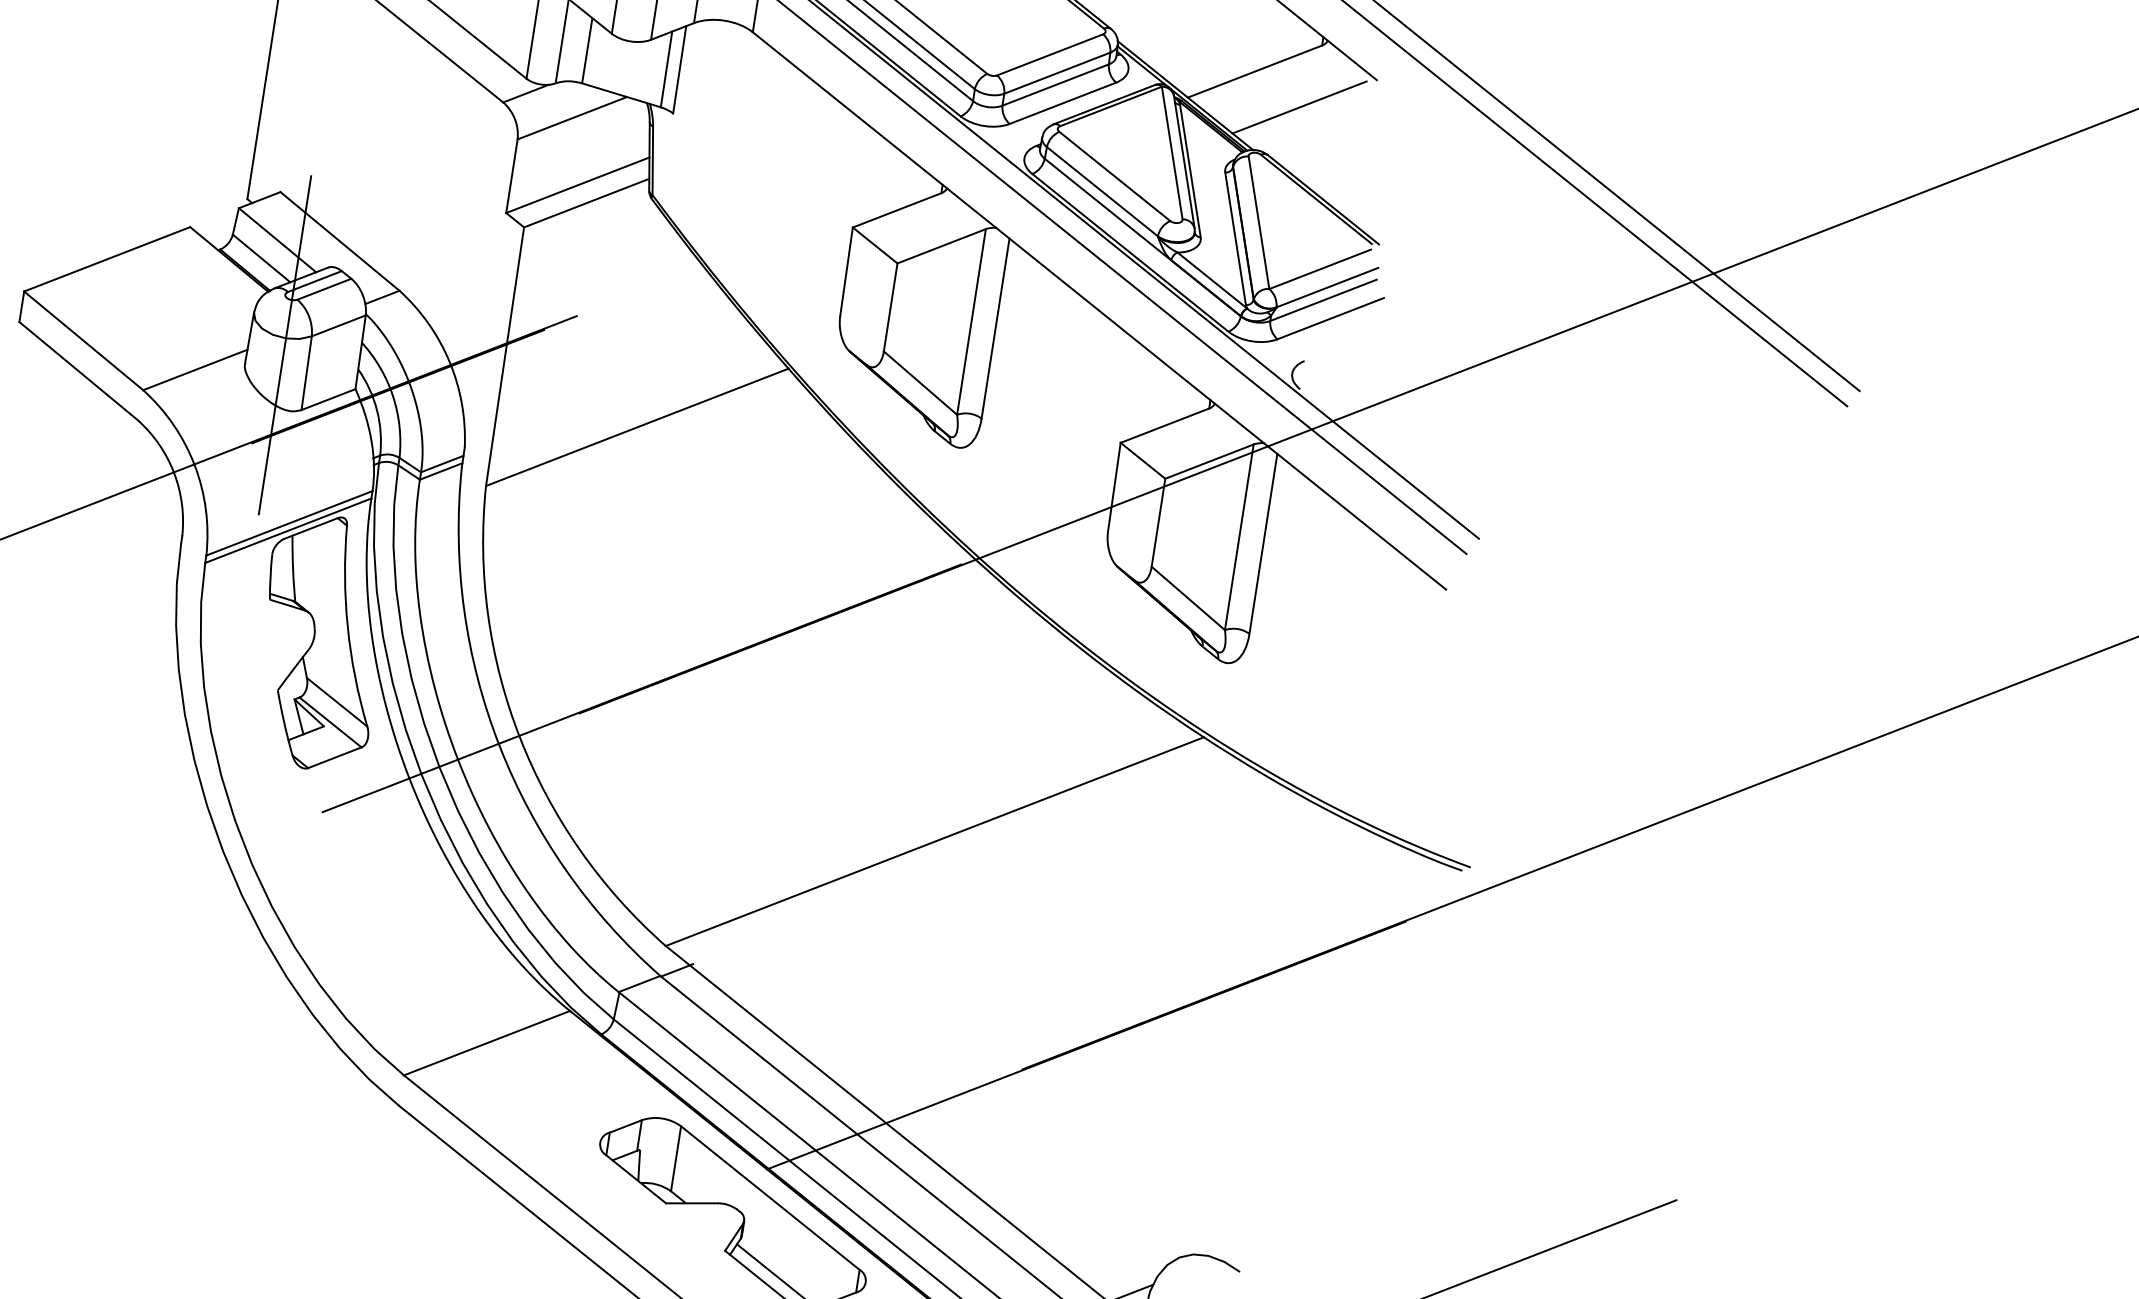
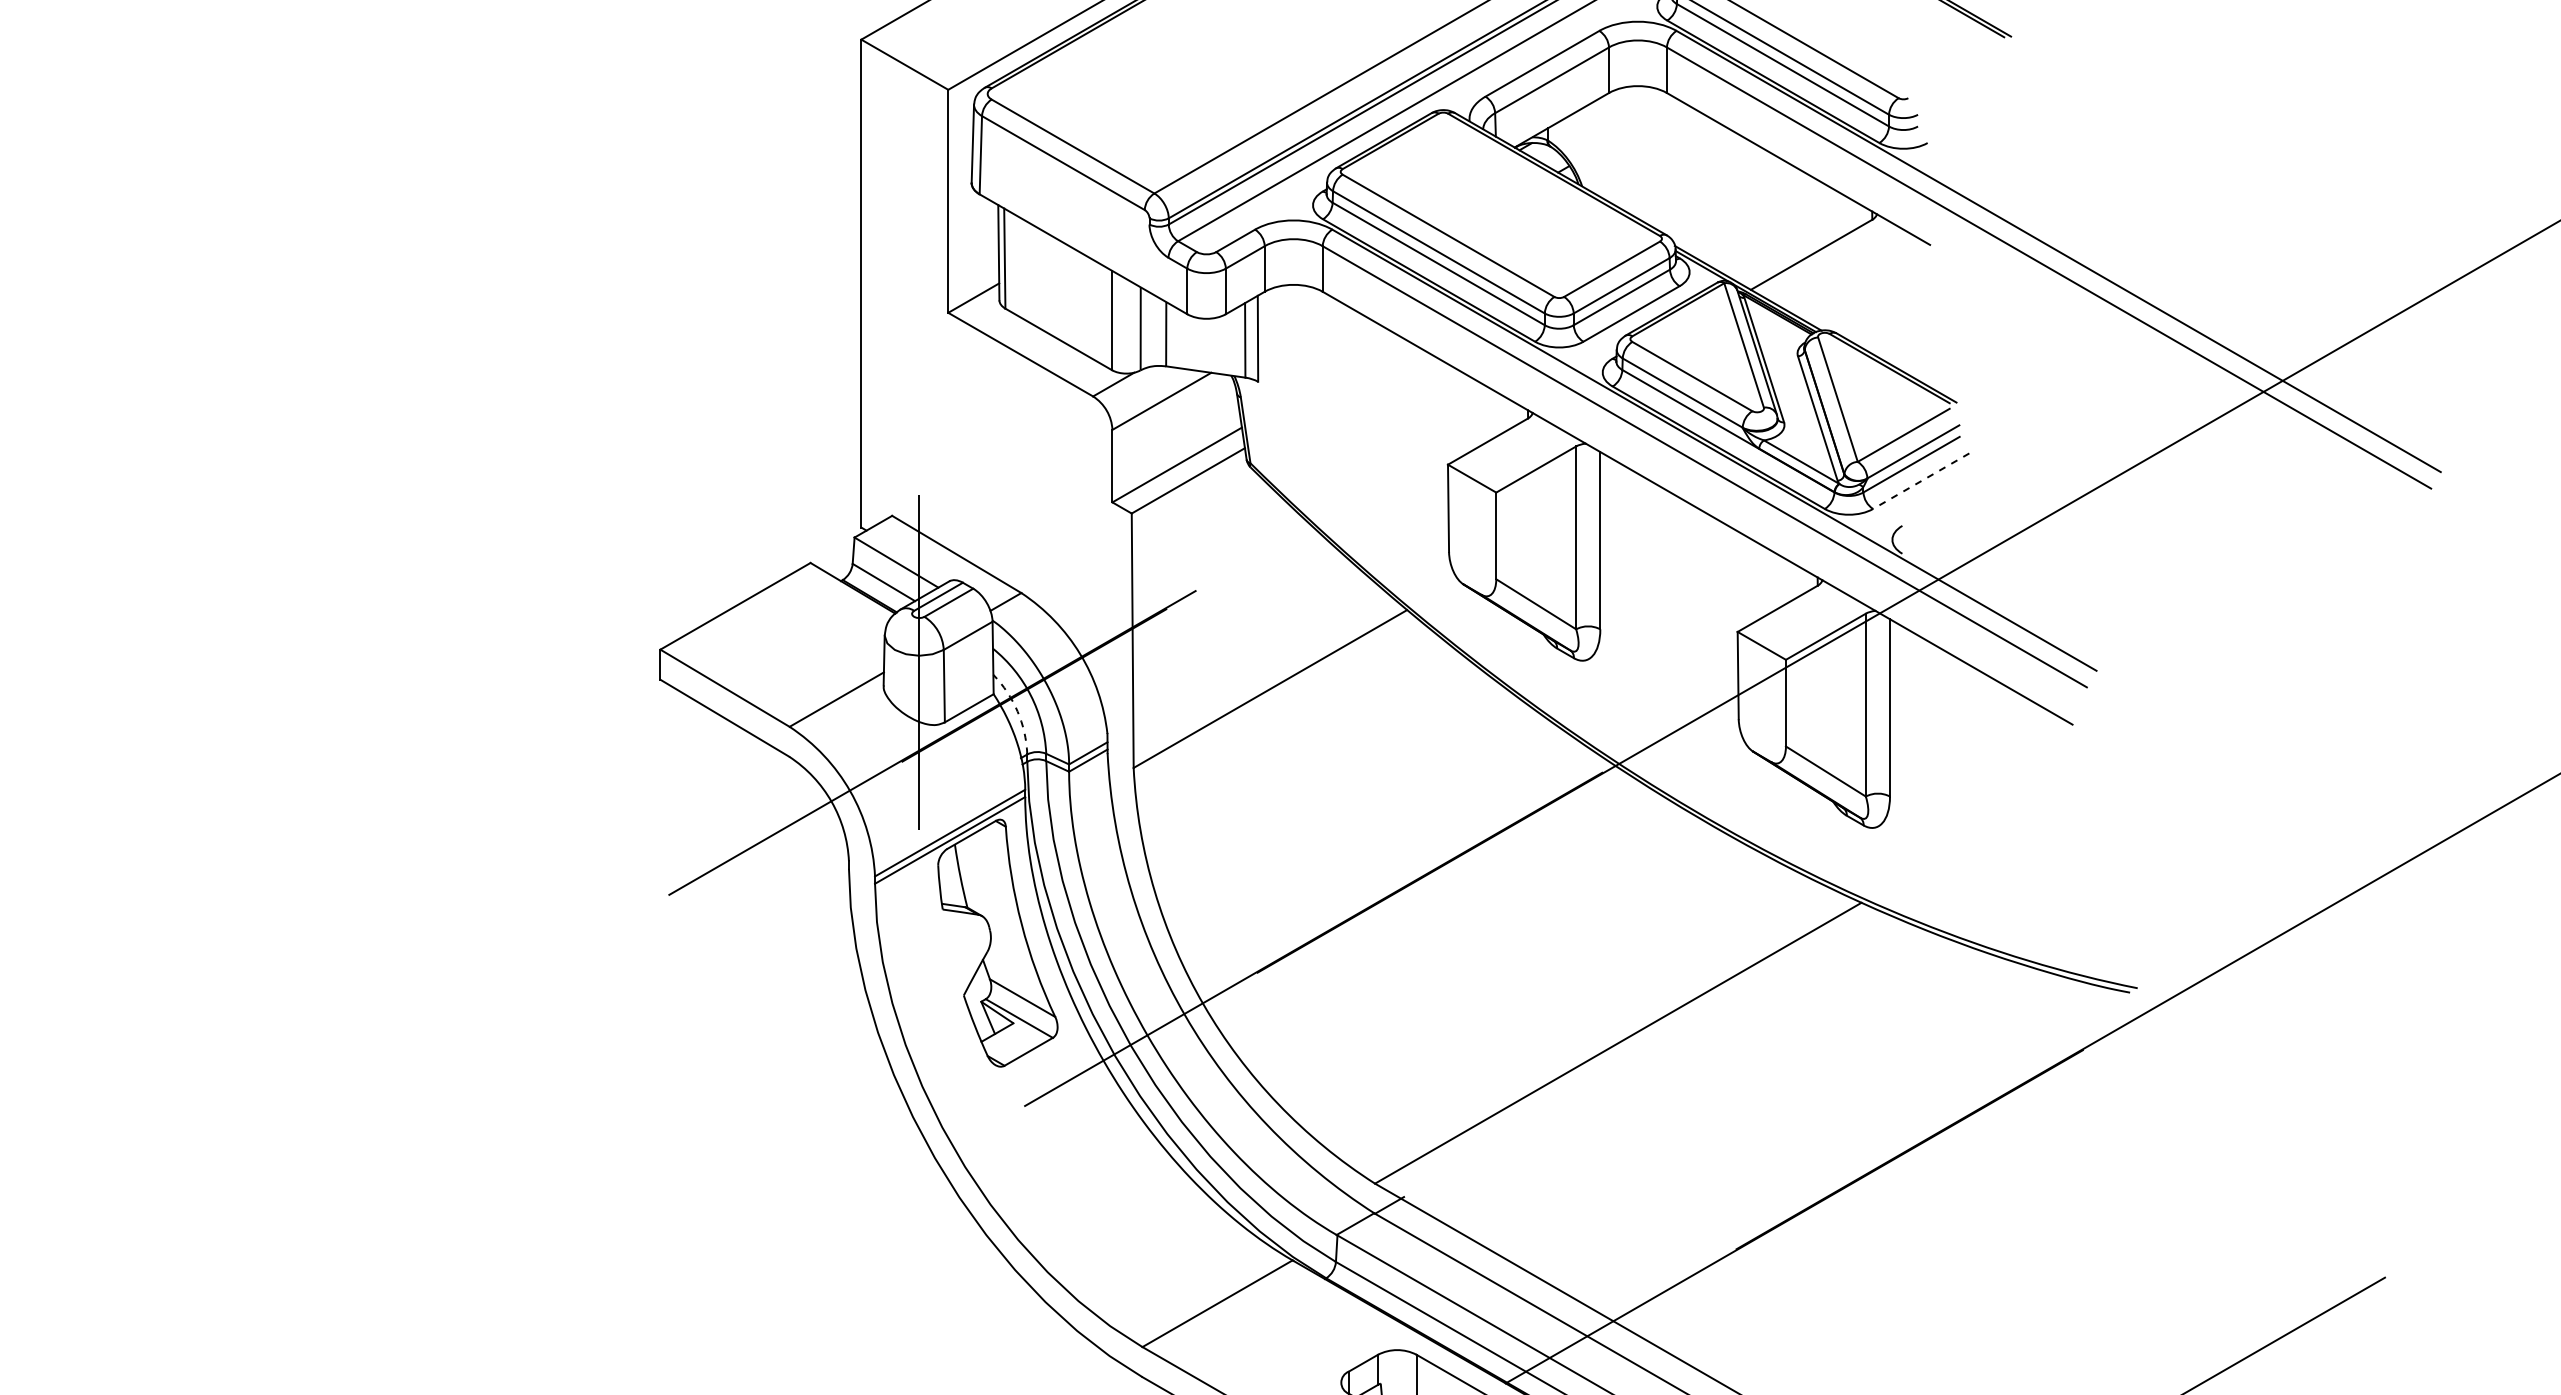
line: (1299, 107) -> (1859, 282), removed
line: (1330, 319) -> (1921, 481), solid -> dashed
arc: (376, 410) -> (1017, 711), solid -> dashed

